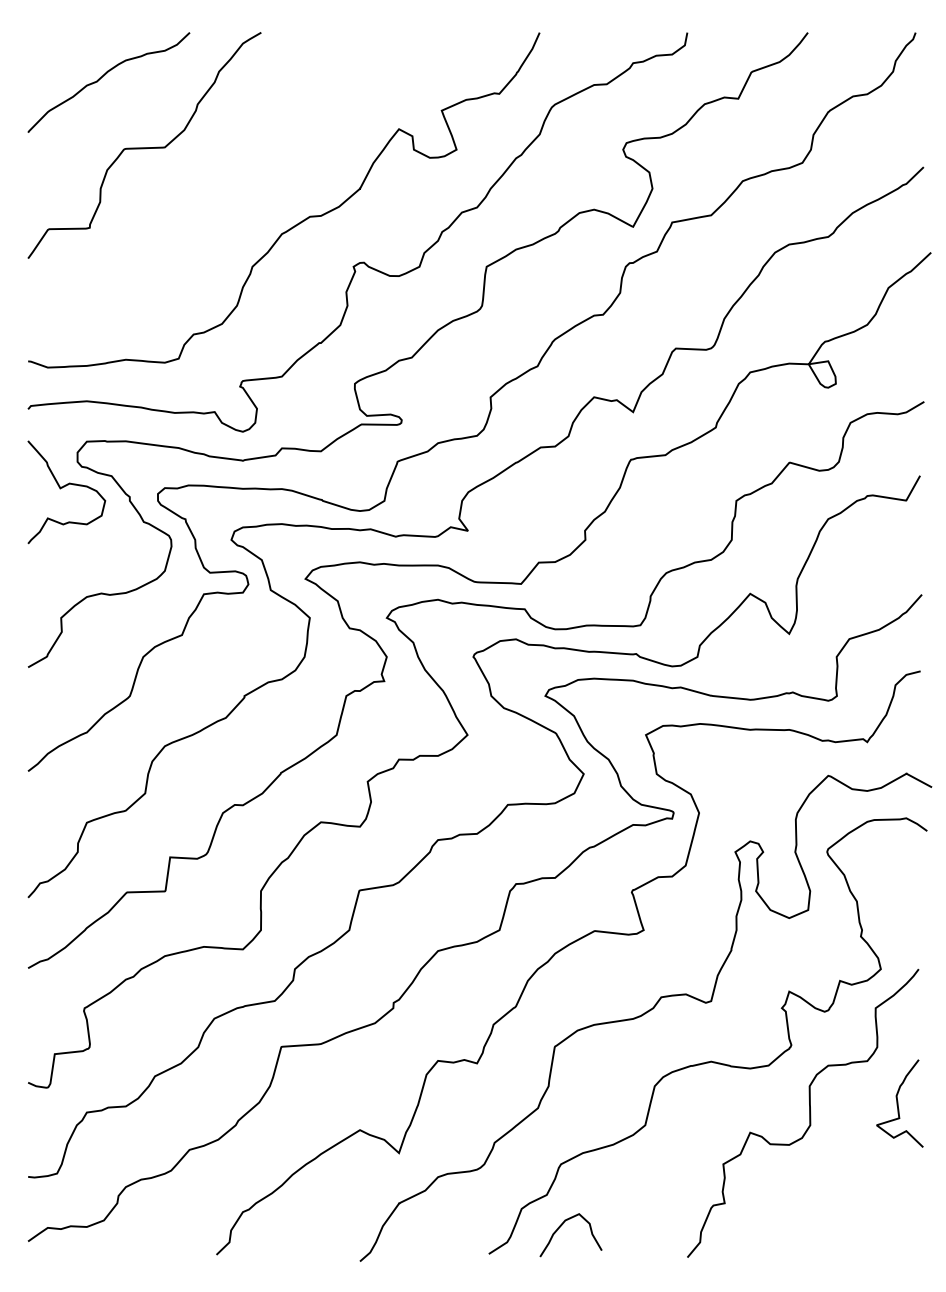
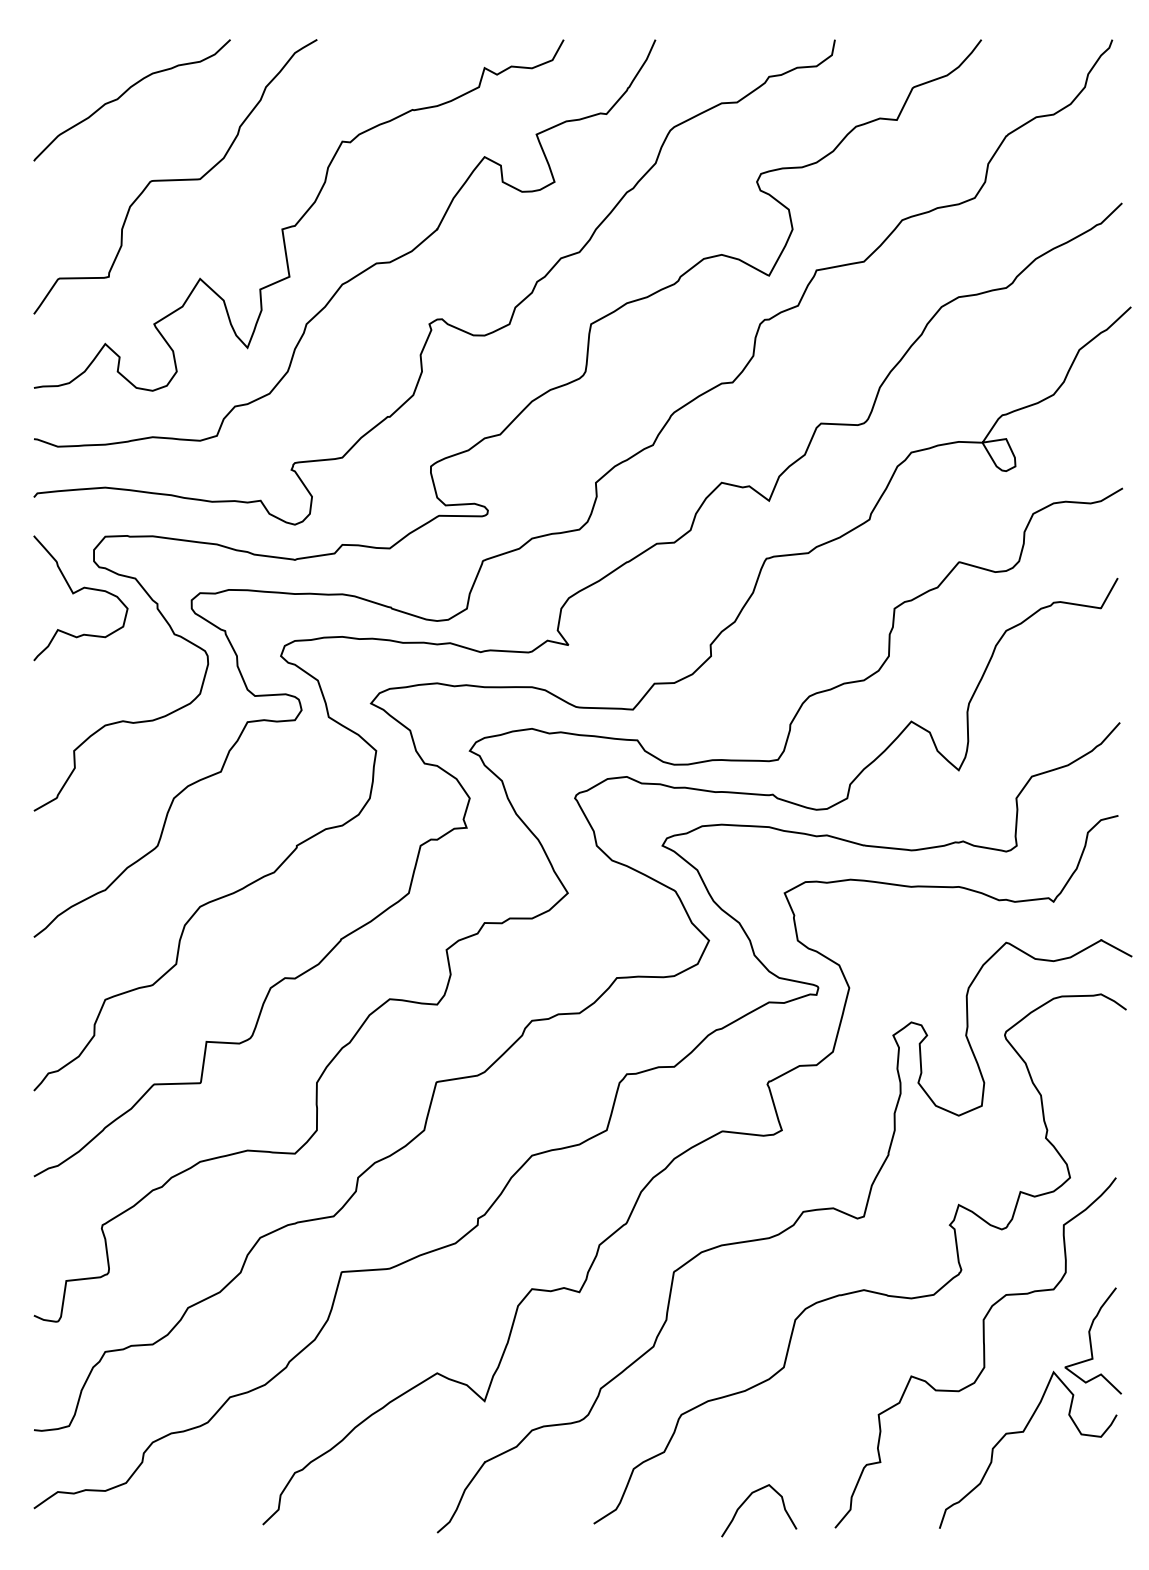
curve: (247, 178) -> (300, 216), added
curve: (842, 1179) -> (1023, 1433), added
curve: (561, 1226) -> (747, 1500), moved

